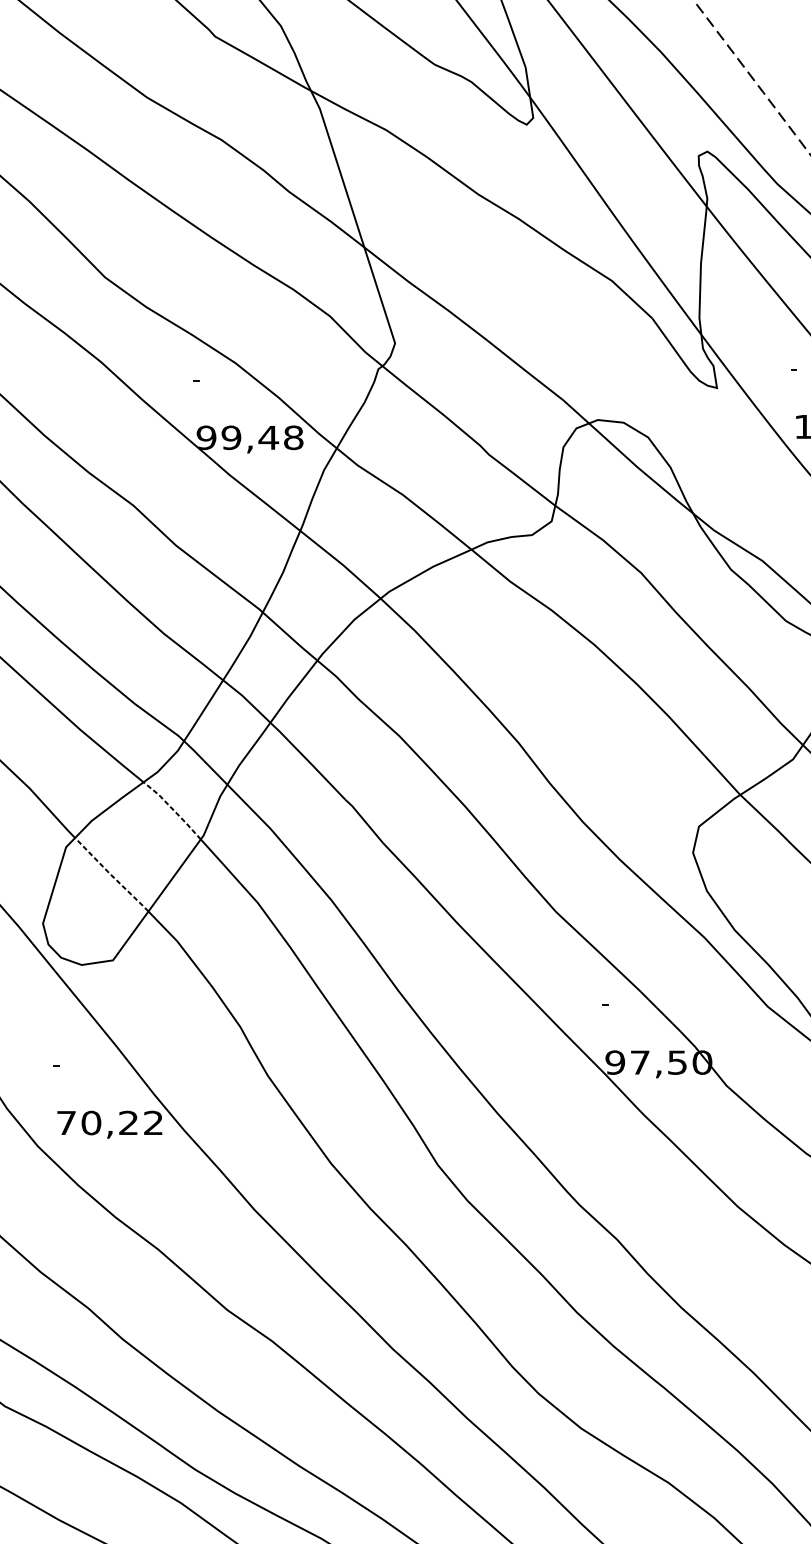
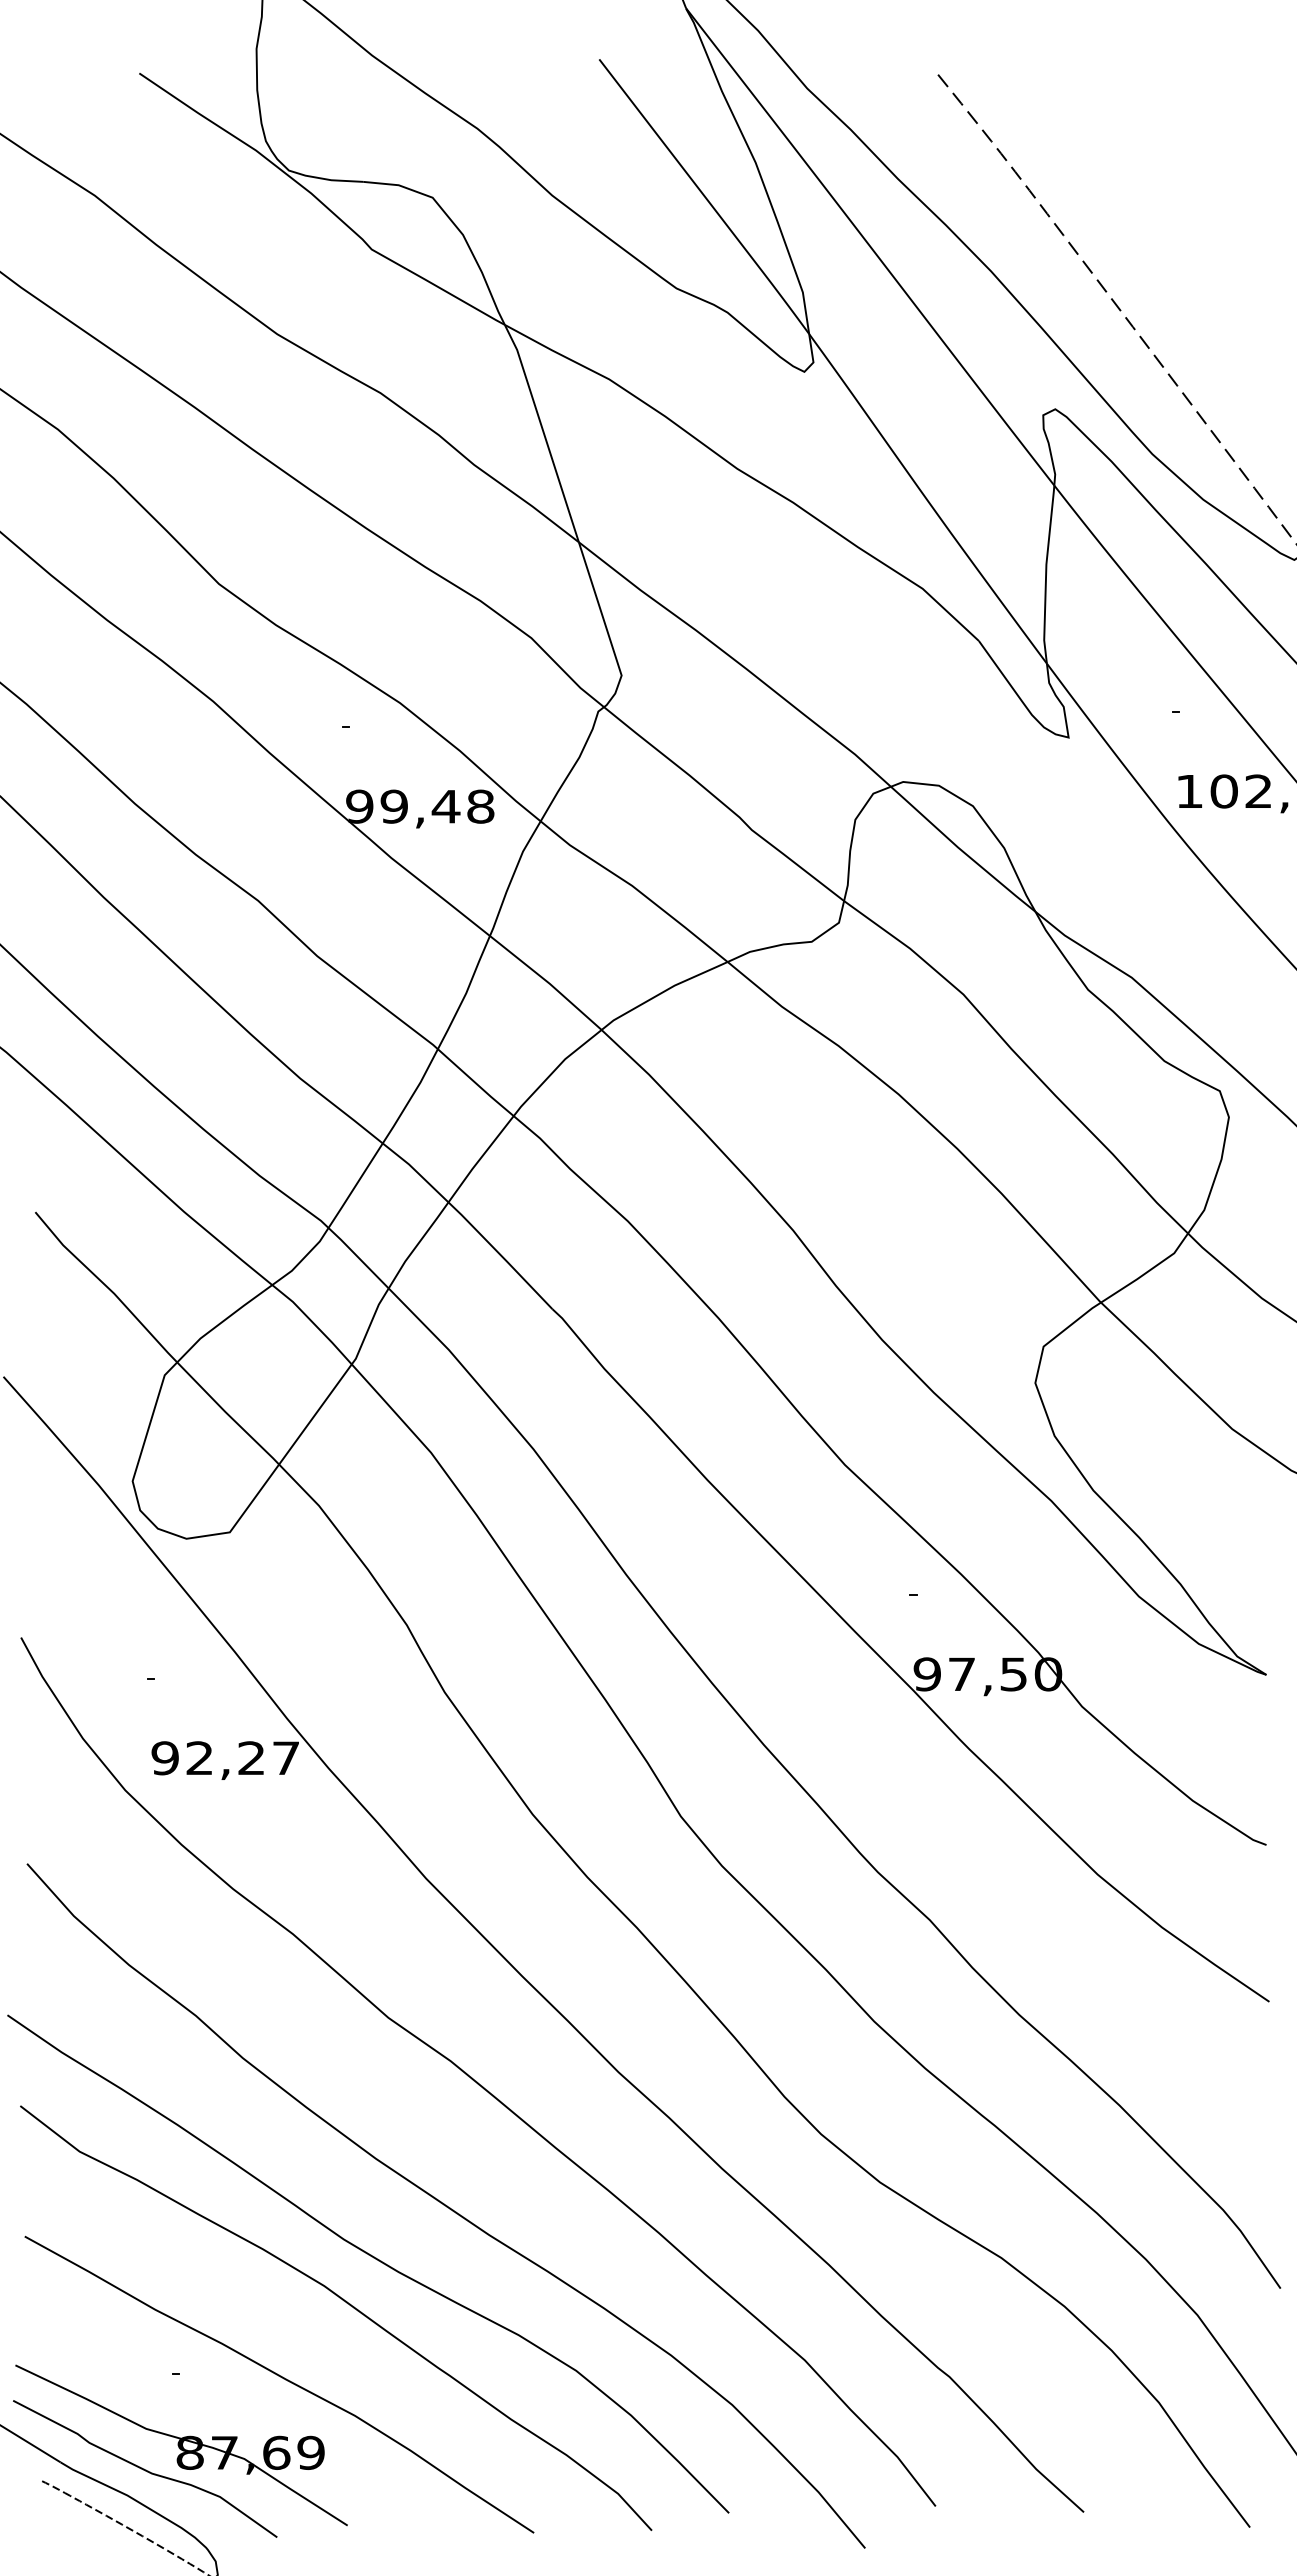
line: (173, 809) -> (313, 1323), dashed -> solid
line: (111, 875) -> (227, 1414), dashed -> solid
text: (109, 1123) -> (224, 1758), 70,22 -> 92,27

